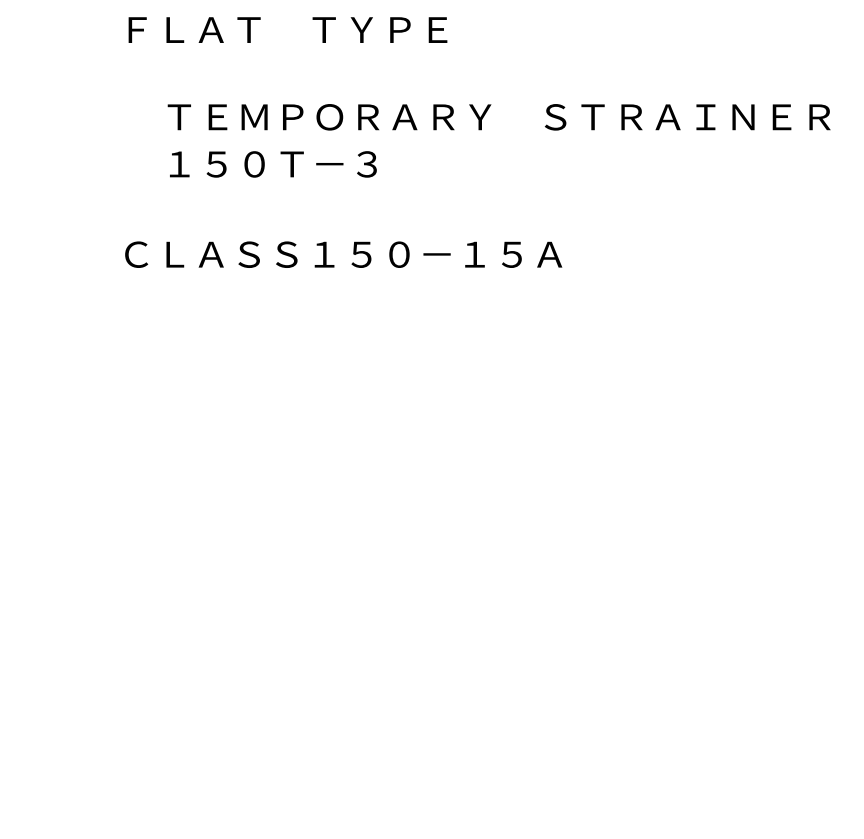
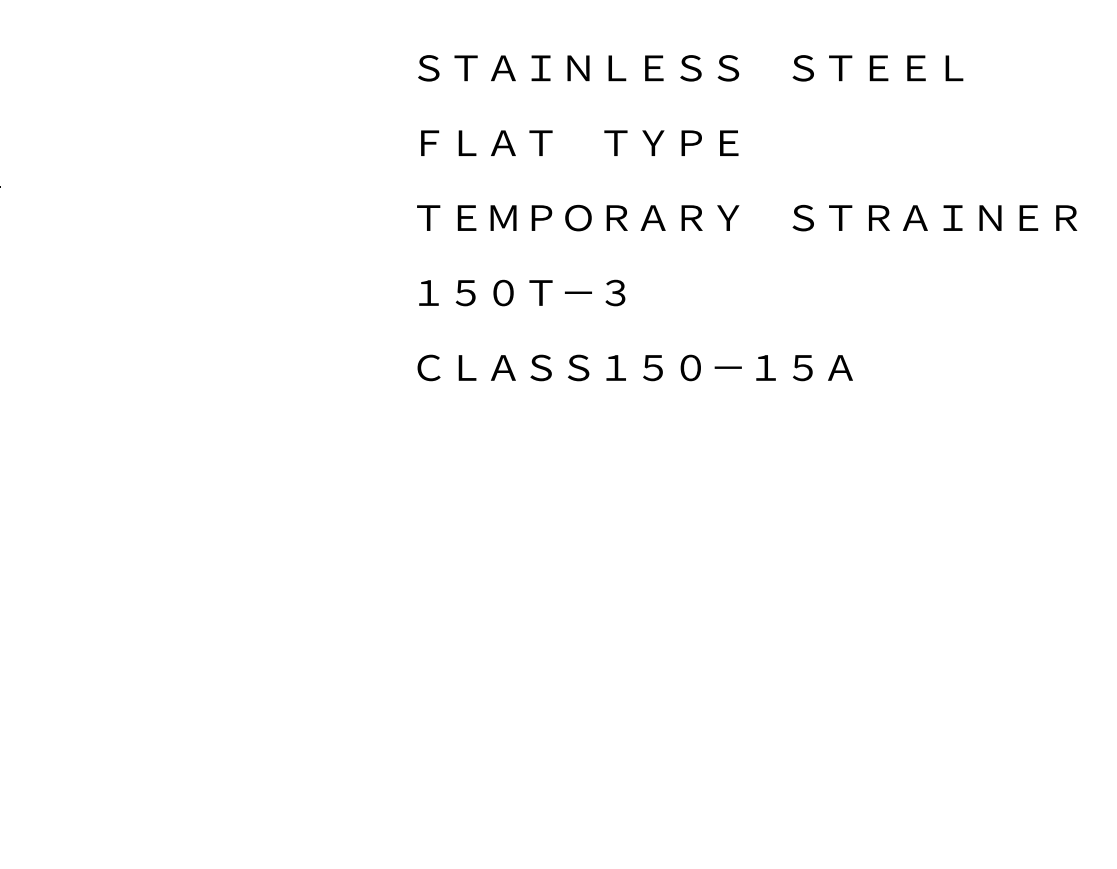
text: (287, 29) -> (579, 142), moved
text: (273, 163) -> (522, 292), moved
text: (342, 254) -> (634, 367), moved

